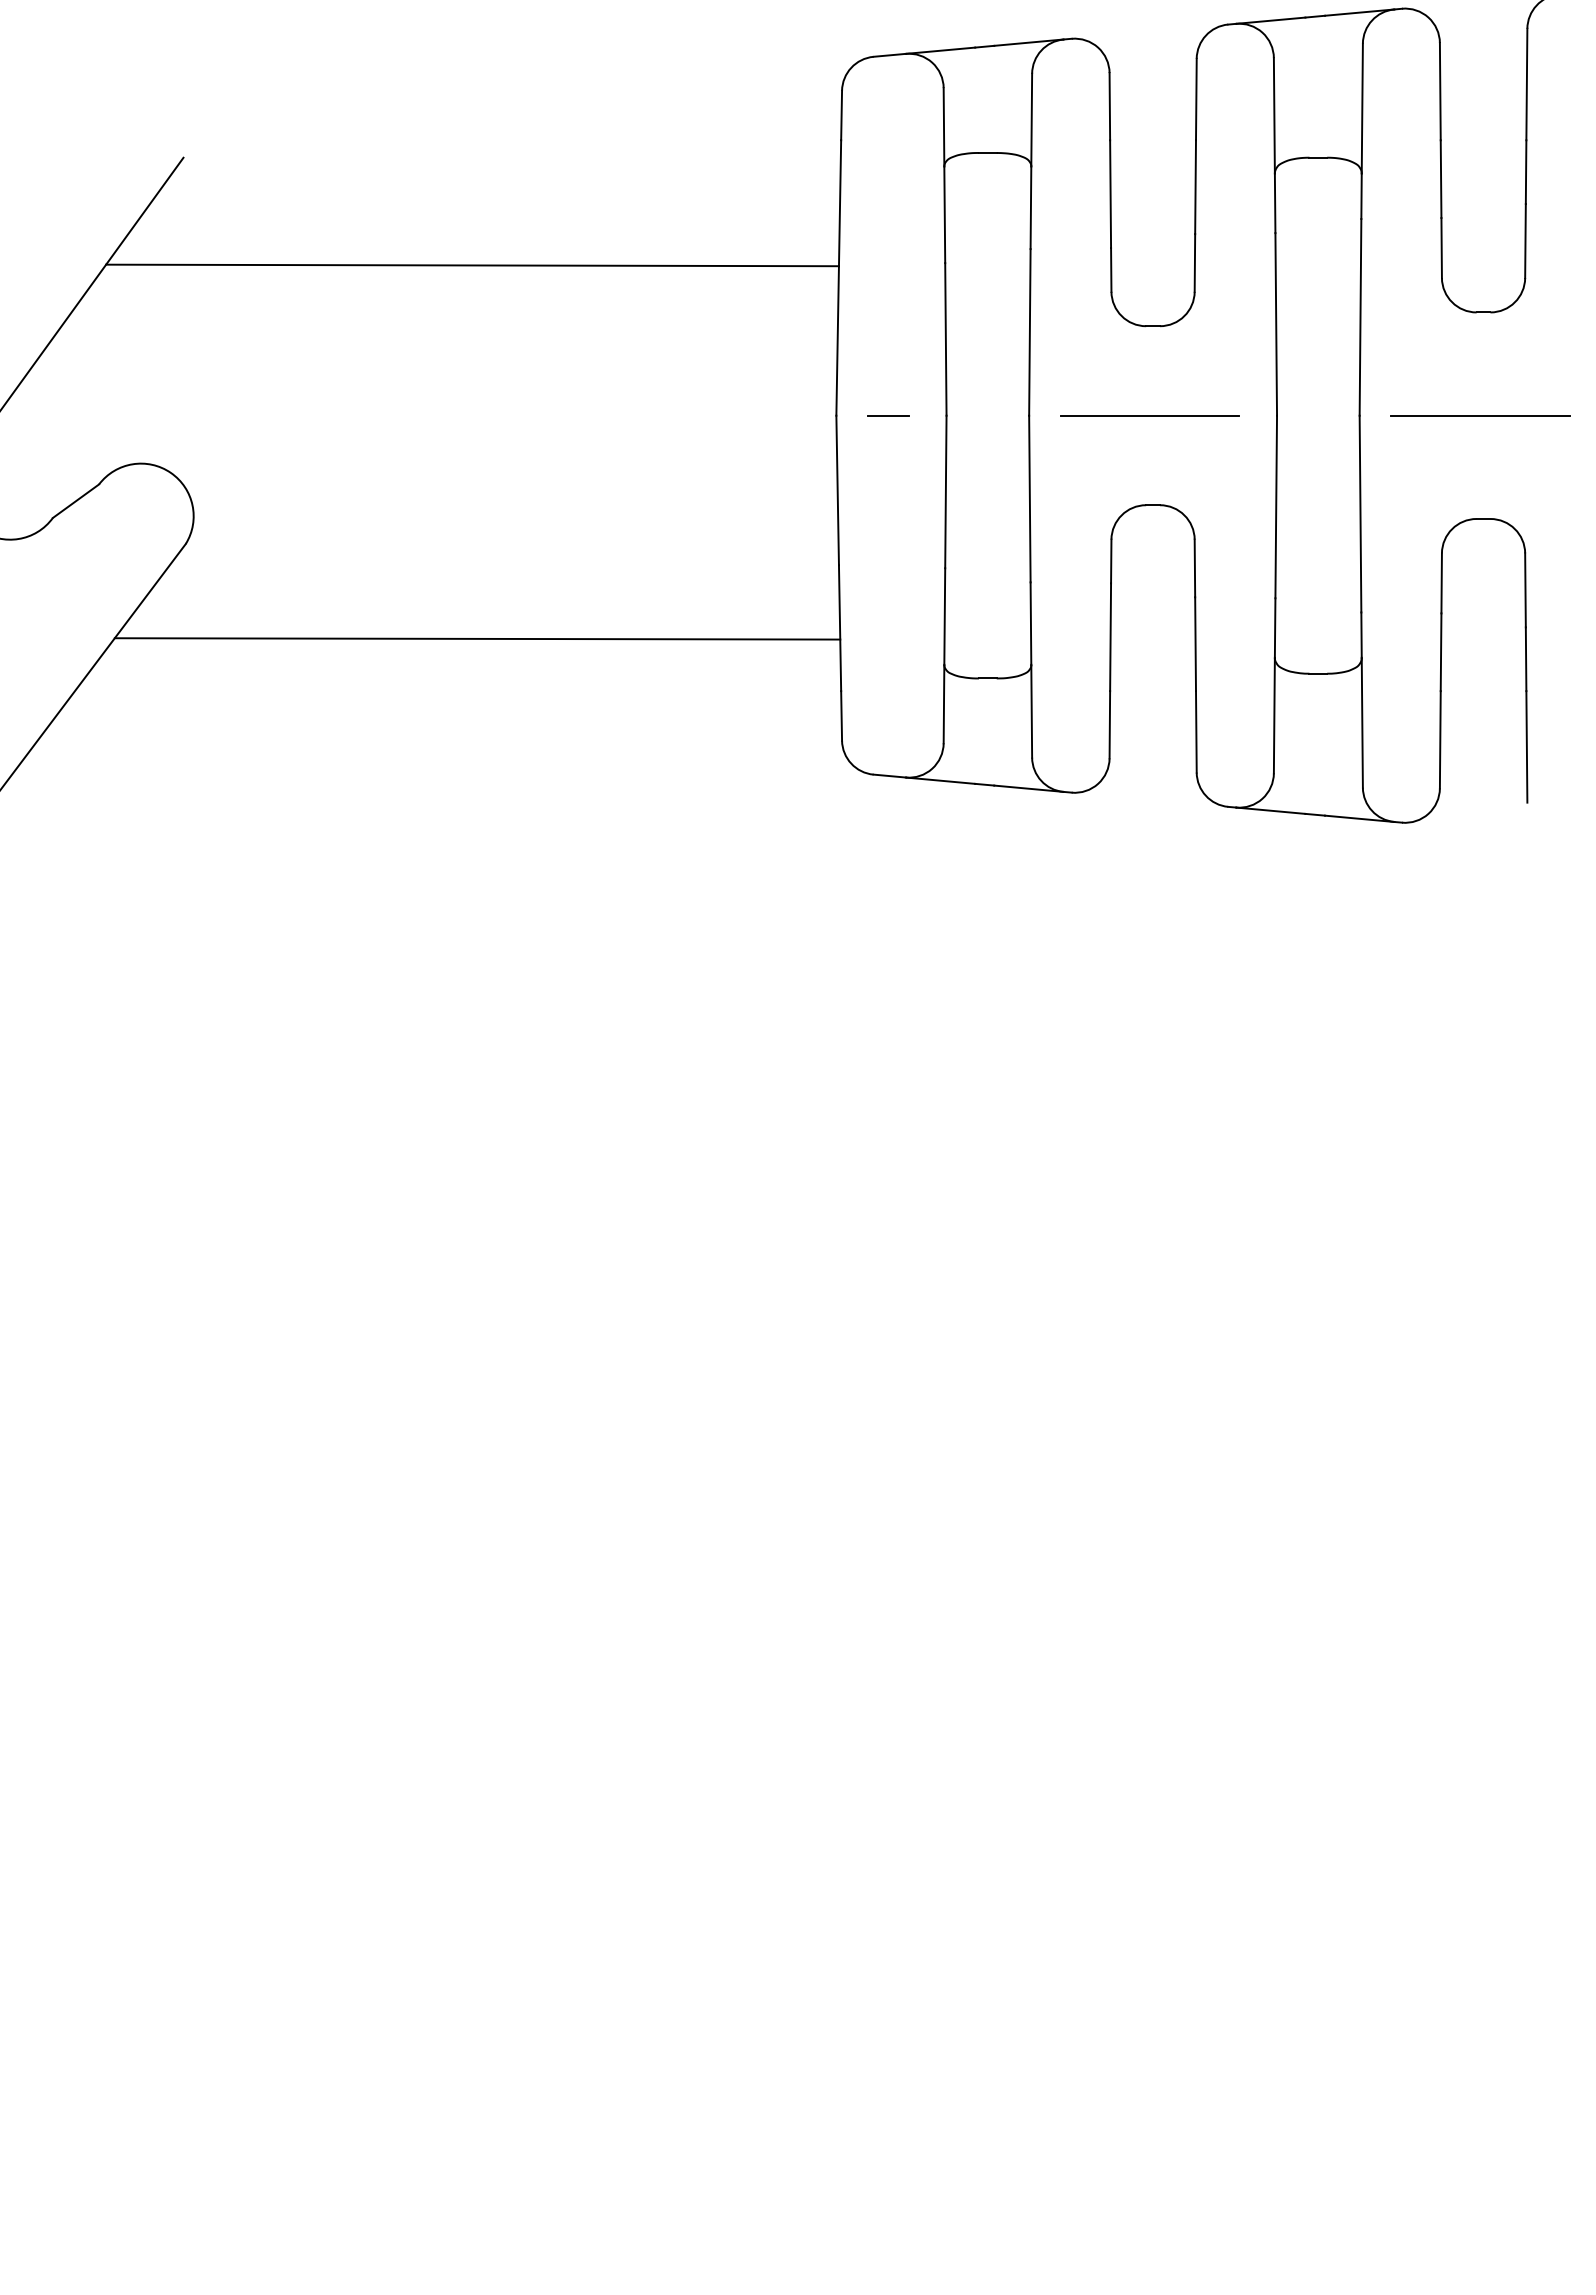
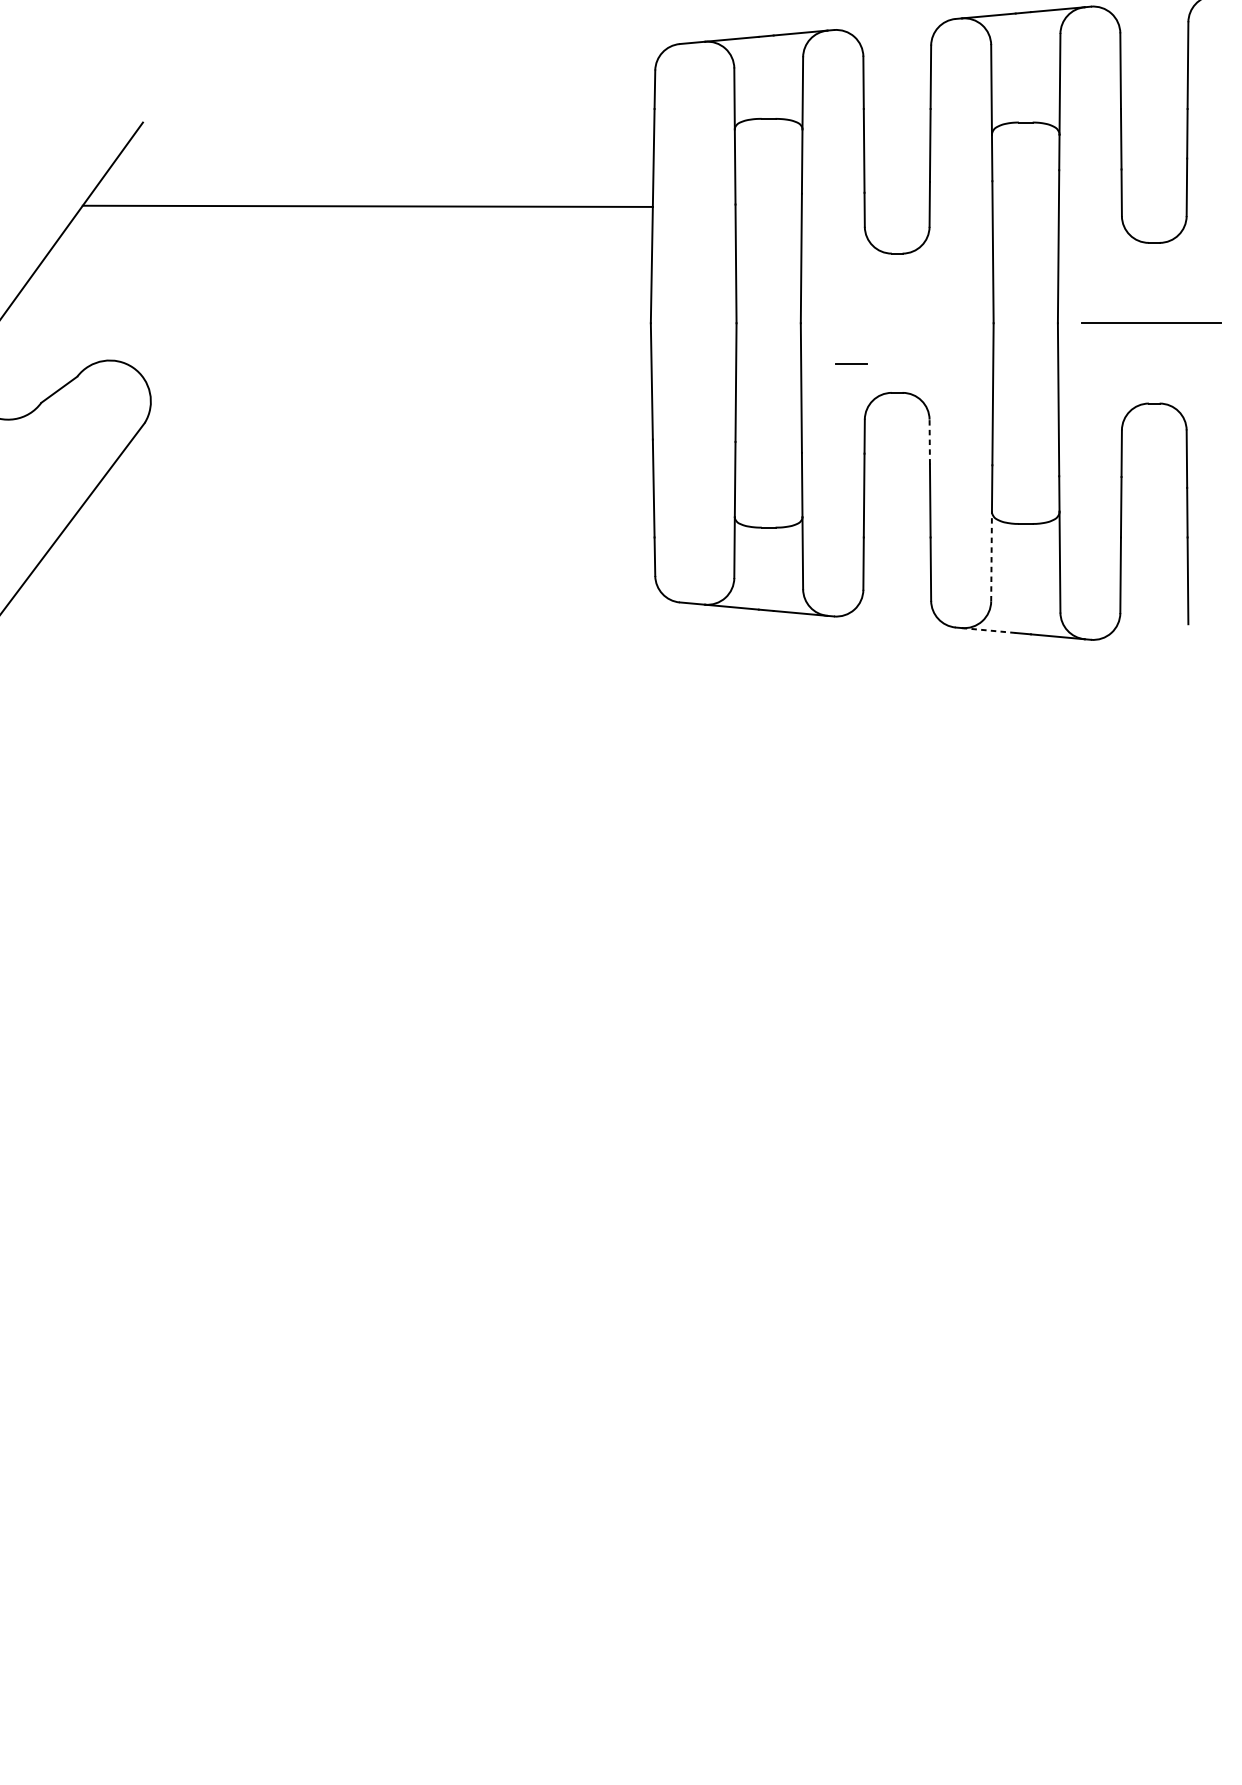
line: (888, 415) -> (851, 363), moved
line: (1149, 415) -> (894, 323), removed
line: (1194, 568) -> (929, 442), solid -> dashed
line: (477, 638) -> (371, 496), removed
line: (1274, 715) -> (991, 556), solid -> dashed
line: (1270, 810) -> (988, 630), solid -> dashed

